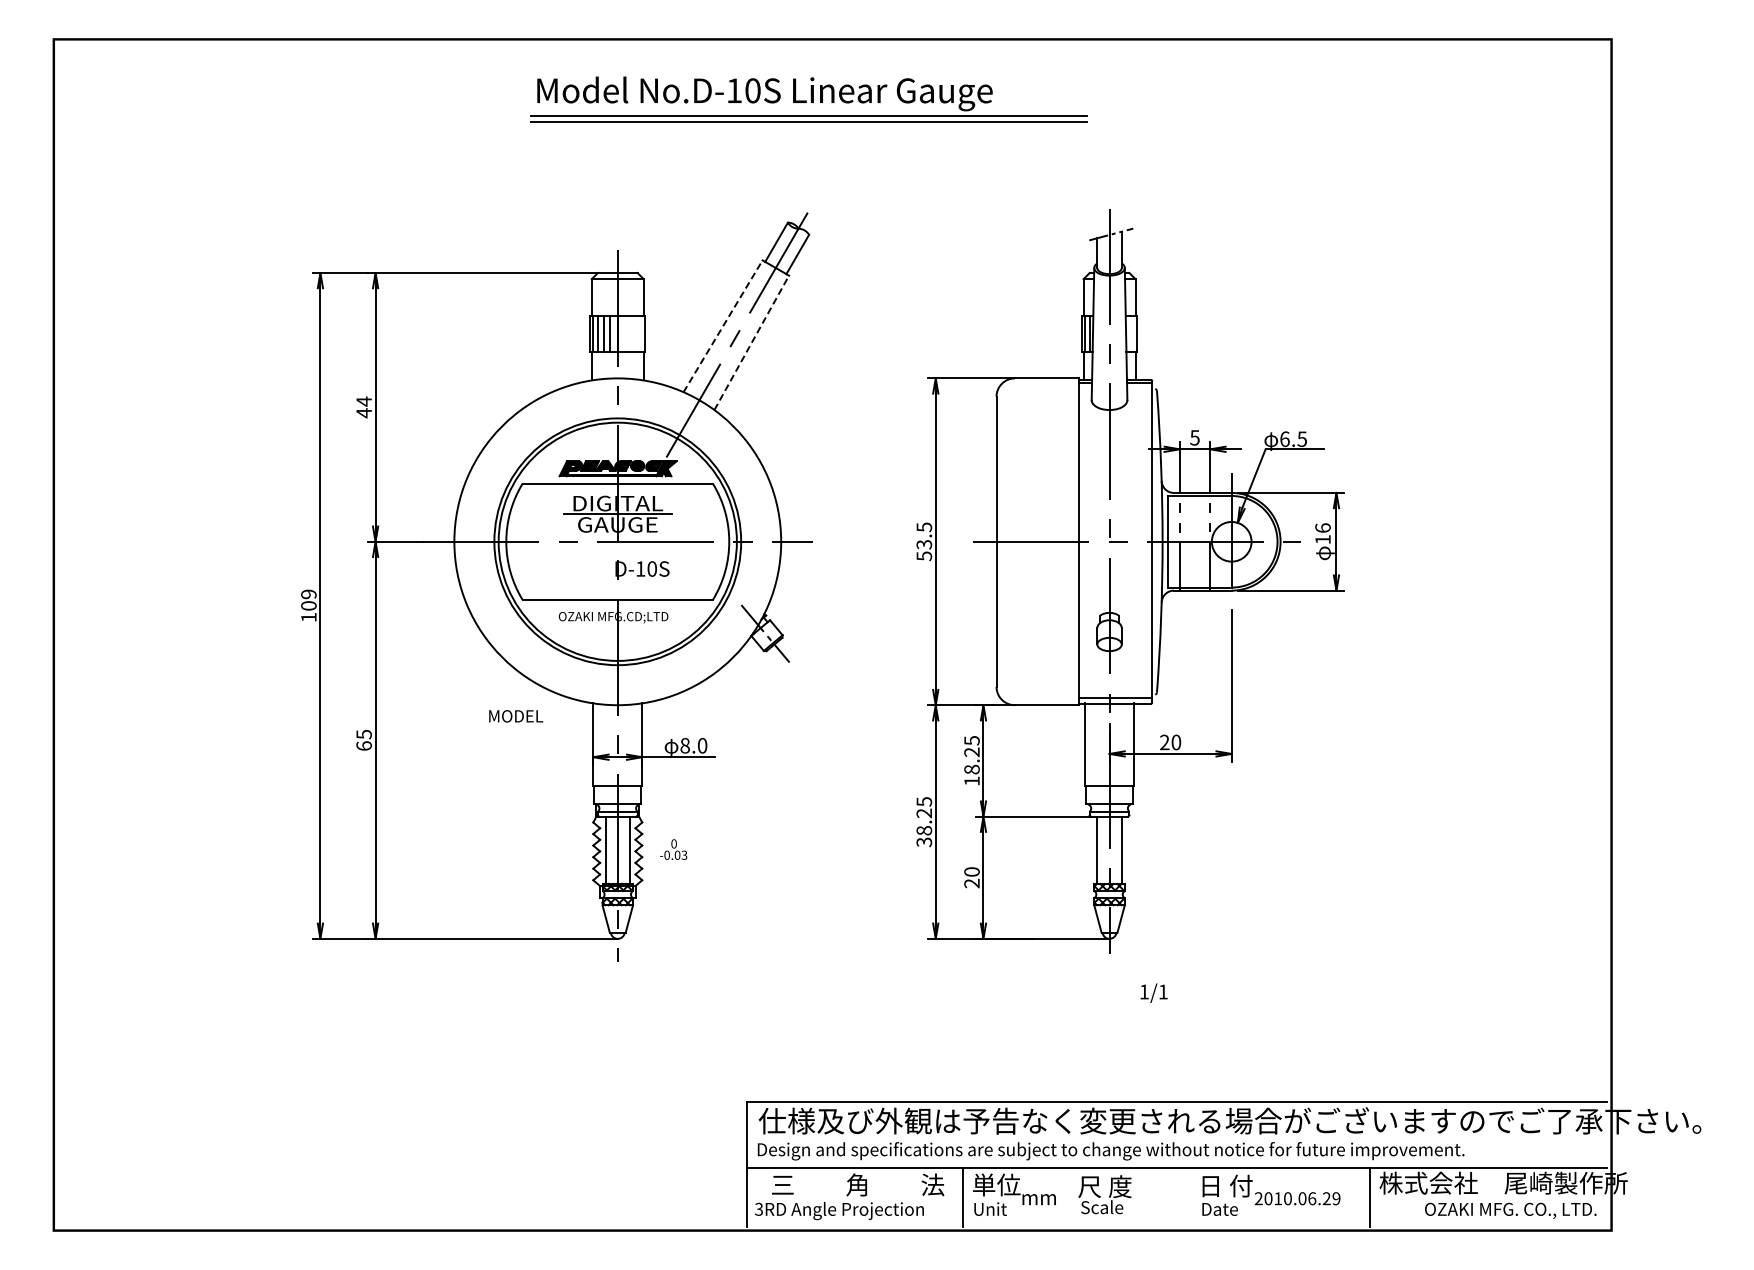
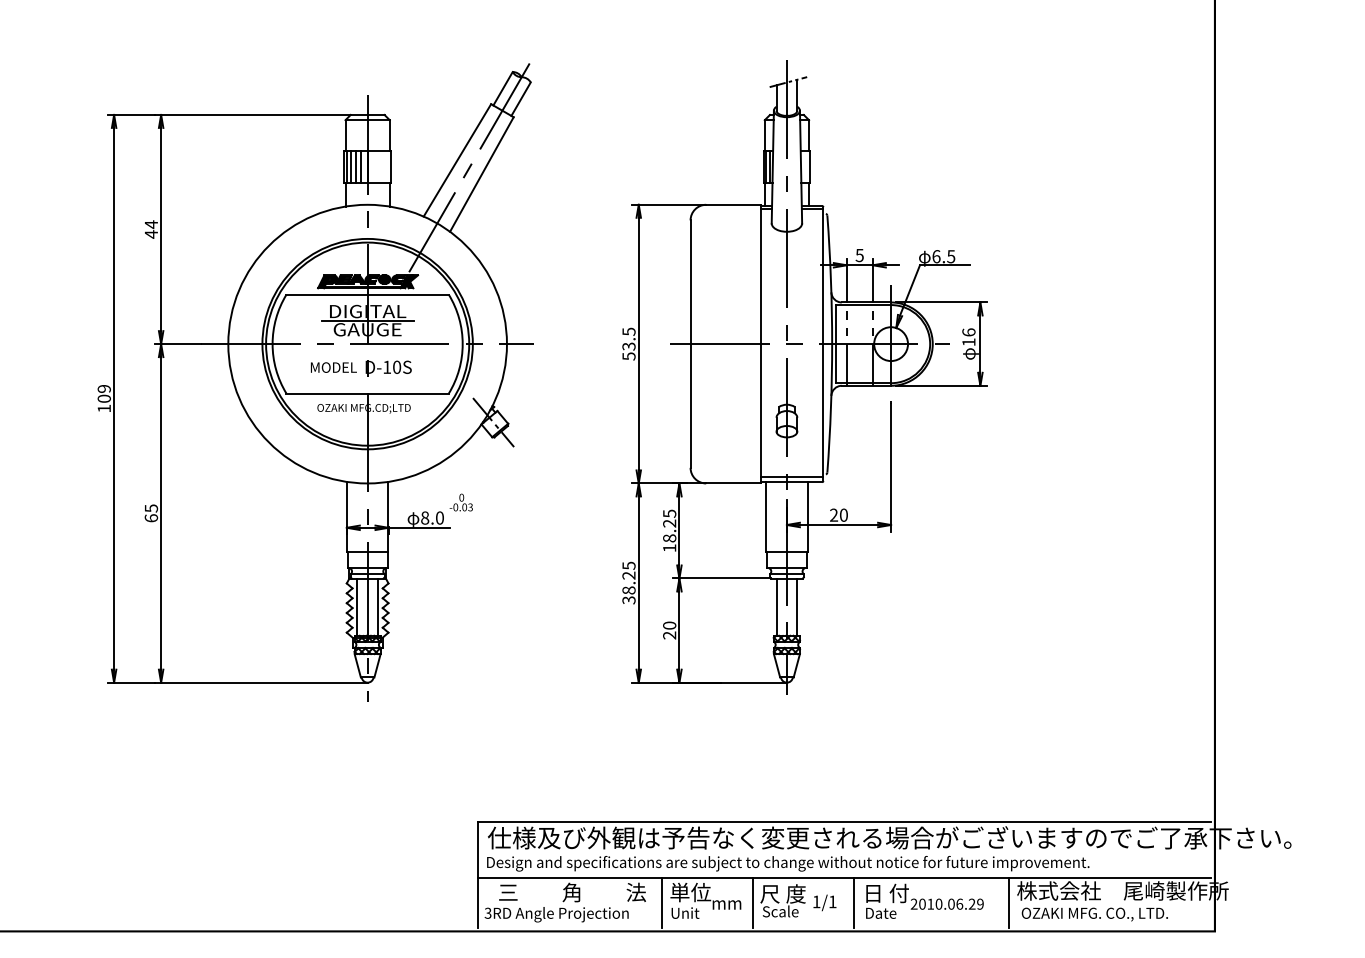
line: (723, 326) -> (457, 160), dashed -> solid
line: (751, 342) -> (481, 174), dashed -> solid
text: (516, 716) -> (334, 367), moved
text: (673, 849) -> (461, 502), moved
text: (1153, 992) -> (824, 902), moved
line: (1069, 1196) -> (752, 902), added
line: (1188, 1196) -> (854, 902), added
text: (1510, 1210) -> (1094, 914), moved

